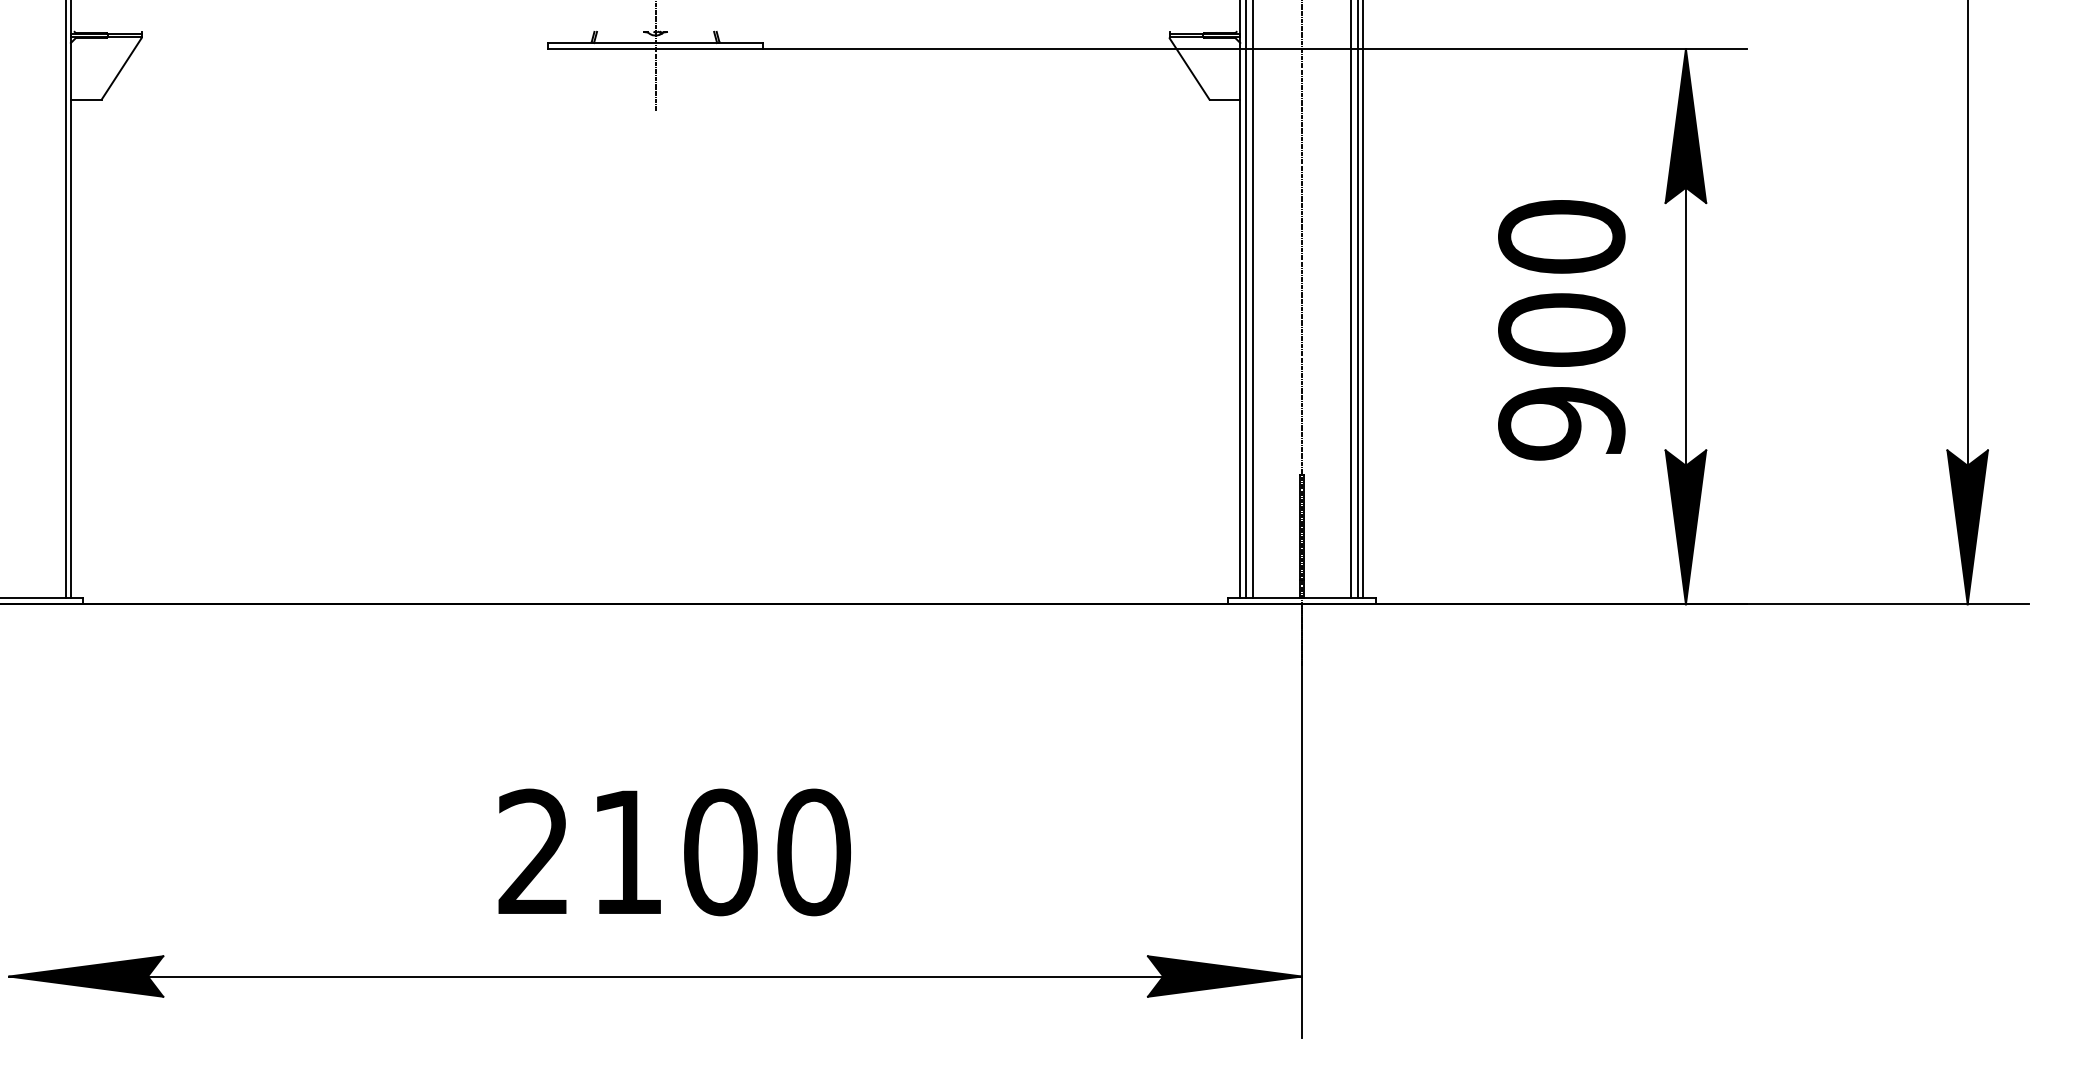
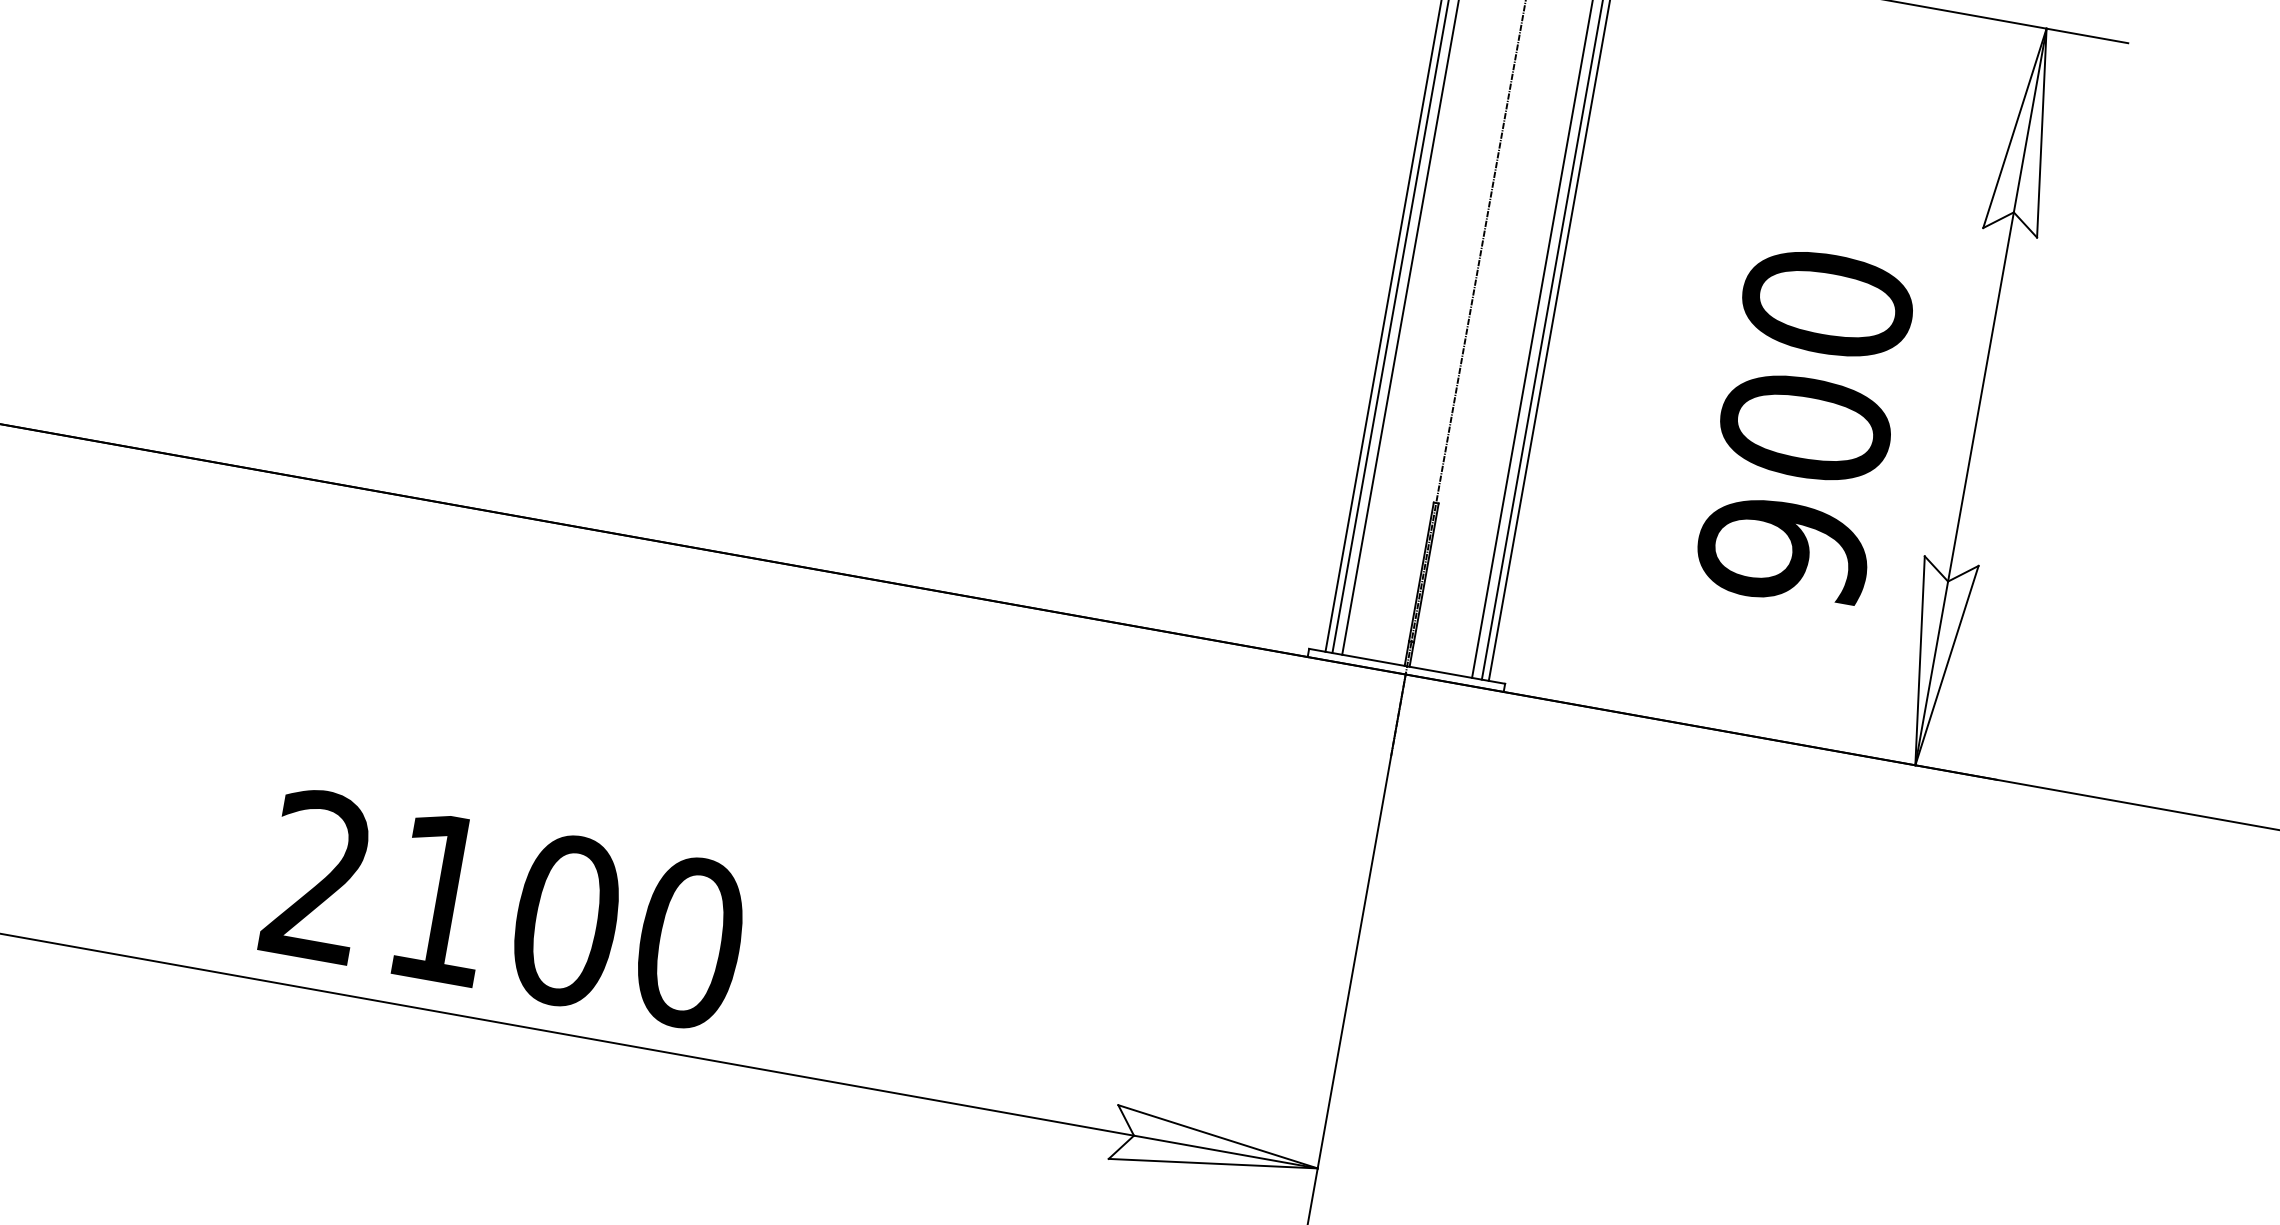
fill: (1685, 126) -> (2027, 131), removed
text: (1561, 330) -> (1805, 428), moved
fill: (1685, 527) -> (1932, 663), removed
text: (674, 852) -> (504, 909), moved
fill: (1224, 976) -> (1215, 1150), removed

